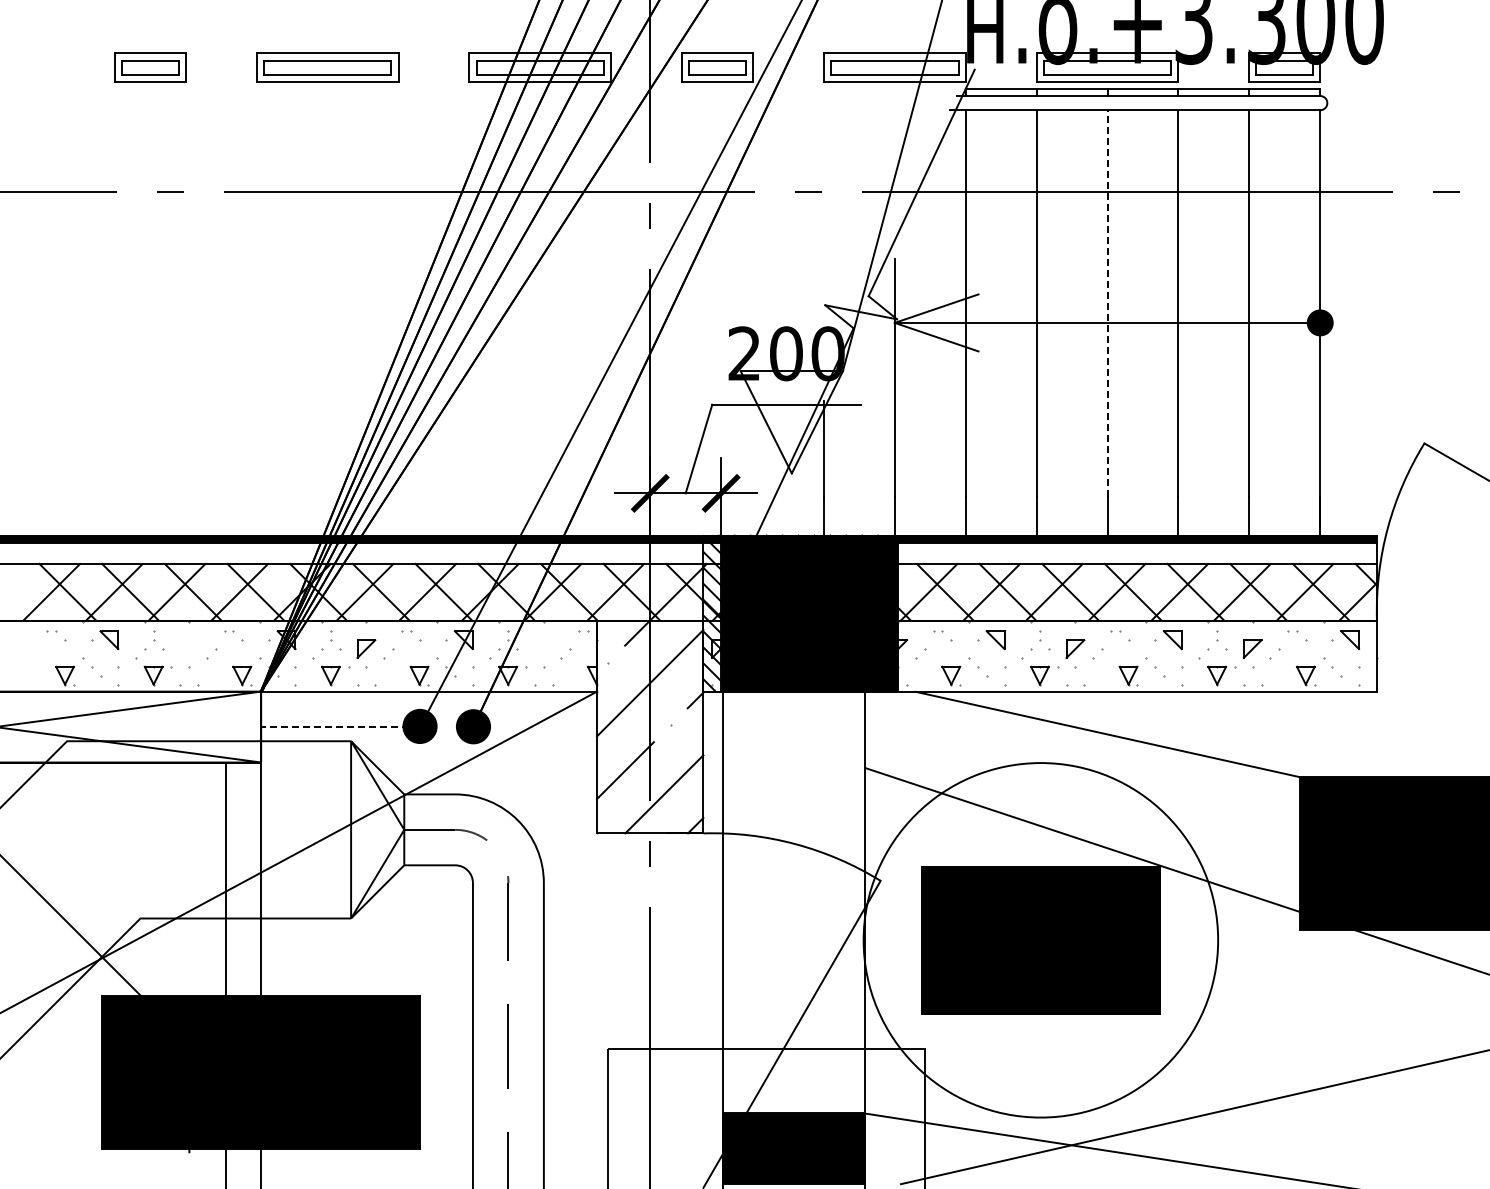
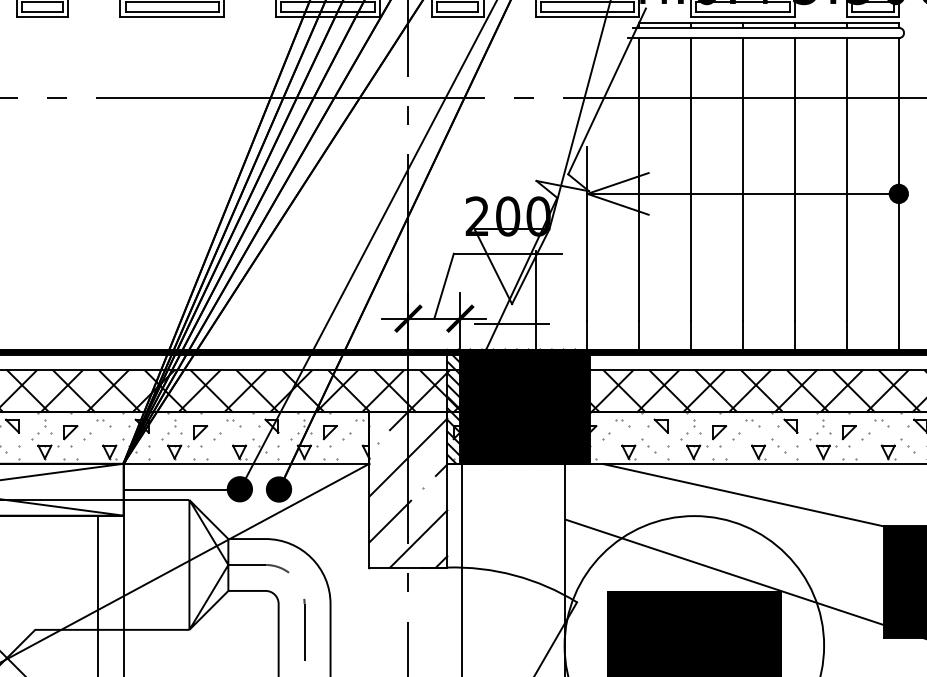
line: (1107, 302) -> (743, 178), dashed -> solid
line: (791, 500) -> (511, 323), added
part: (189, 648) -> (71, 432), added
part: (543, 648) -> (330, 432), added
line: (340, 727) -> (181, 490), dashed -> solid

